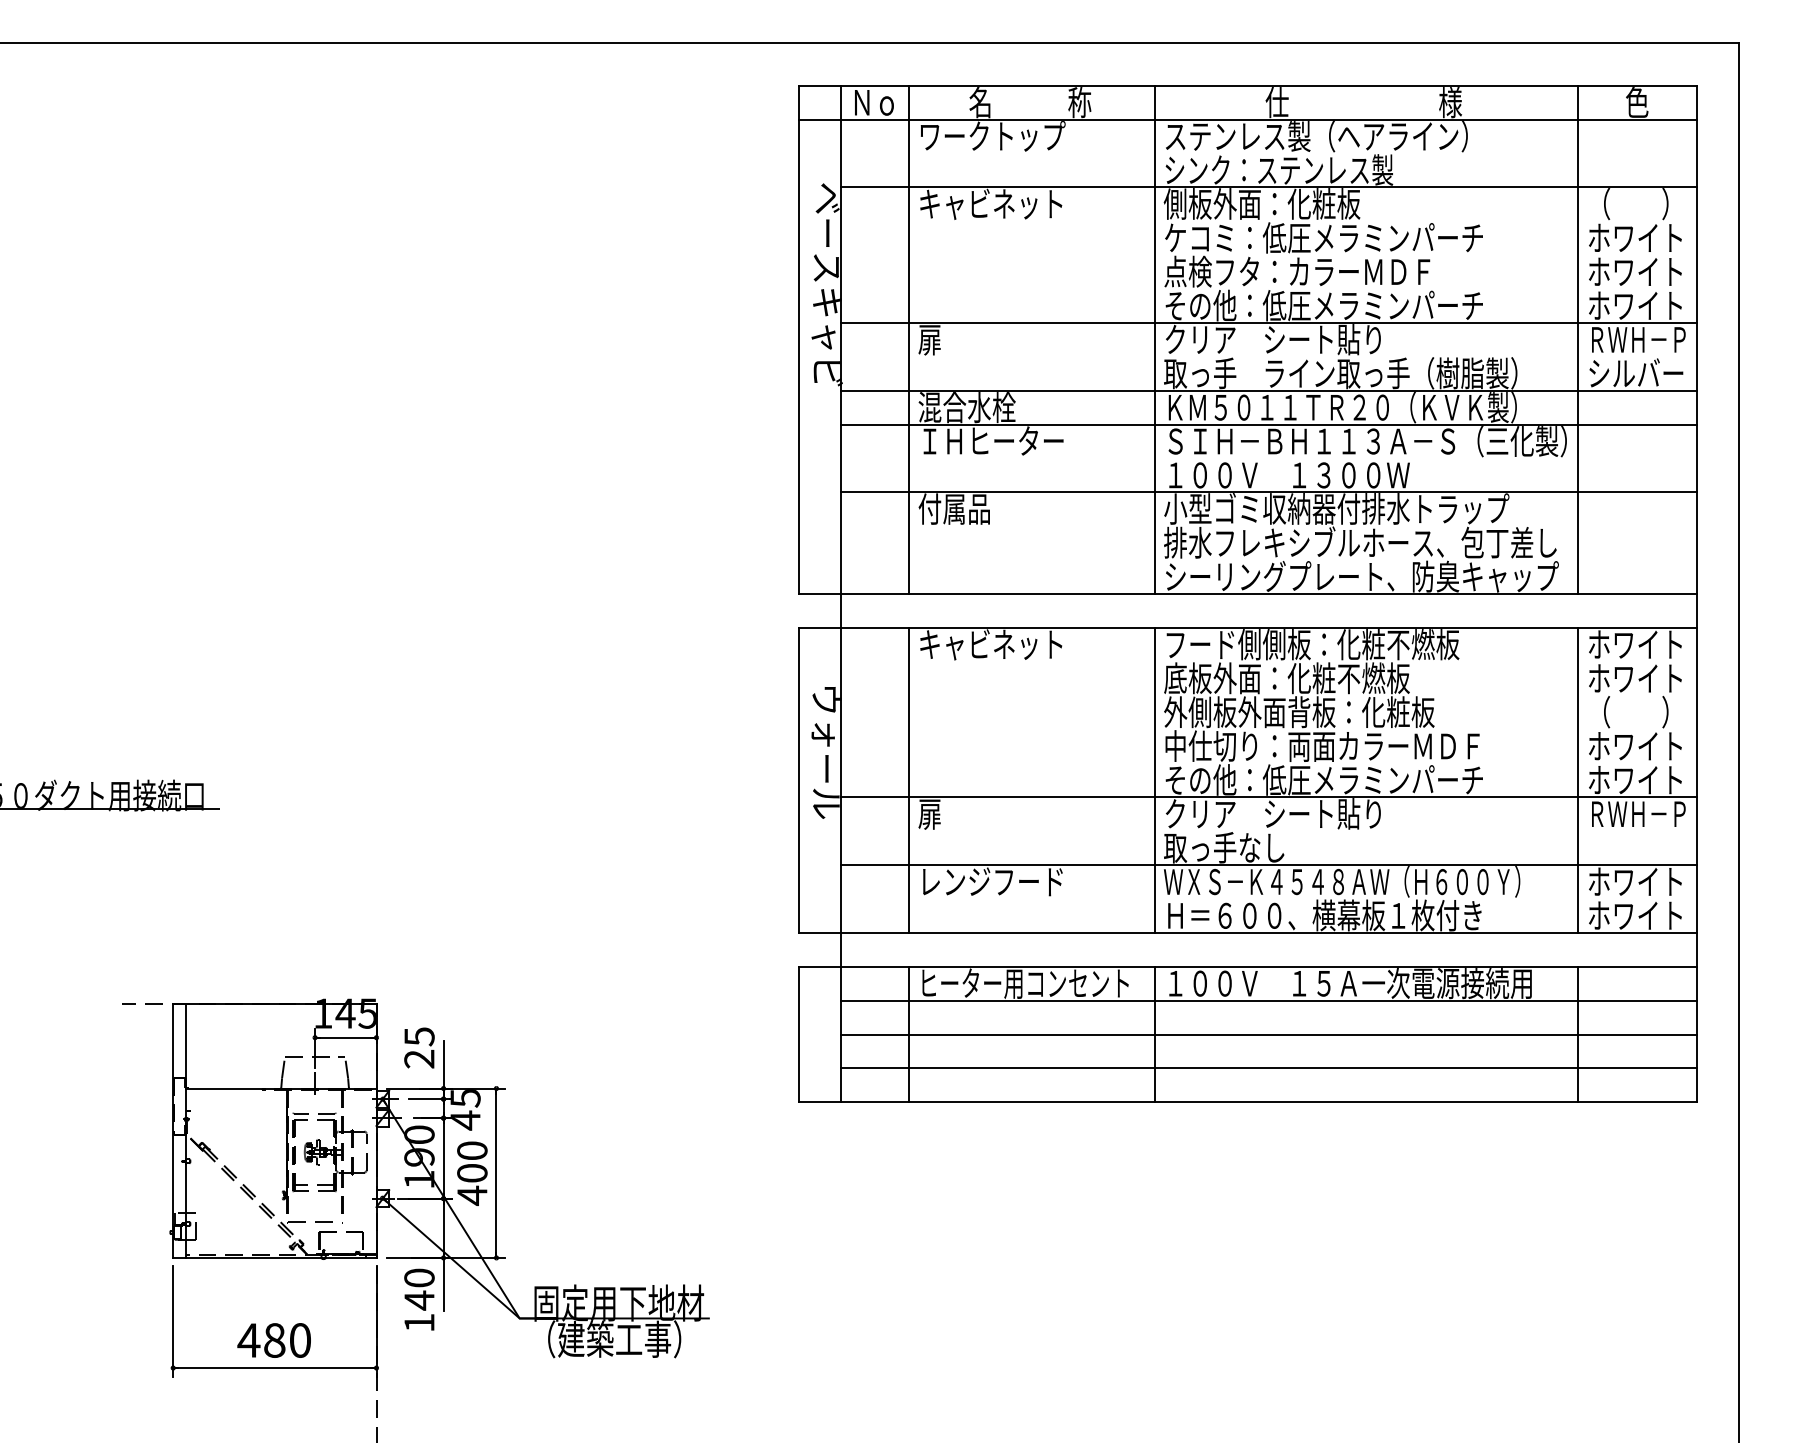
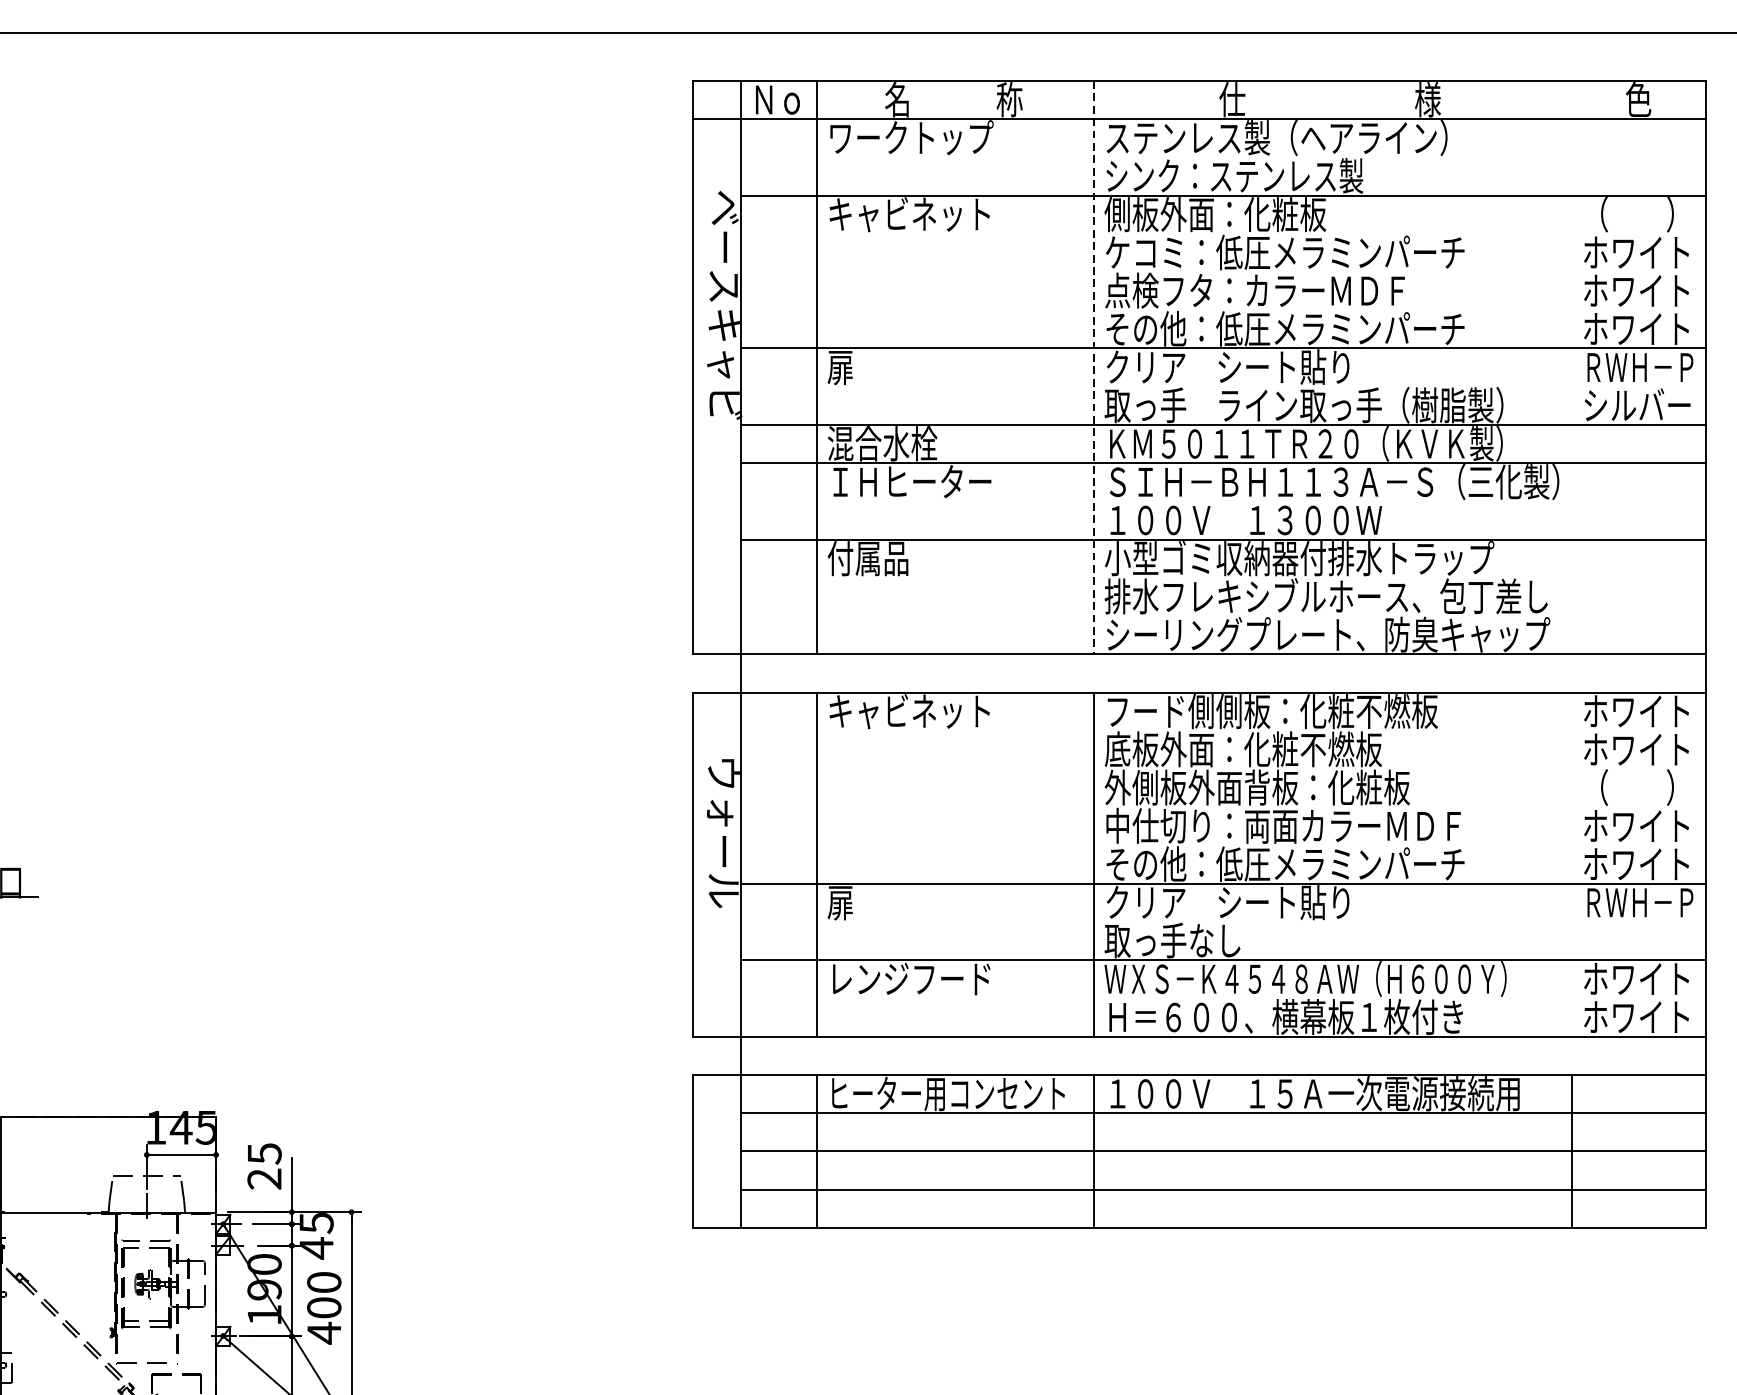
line: (1578, 339) -> (1572, 367), removed
line: (1154, 340) -> (1093, 368), solid -> dashed
line: (1578, 779) -> (1572, 863), removed

